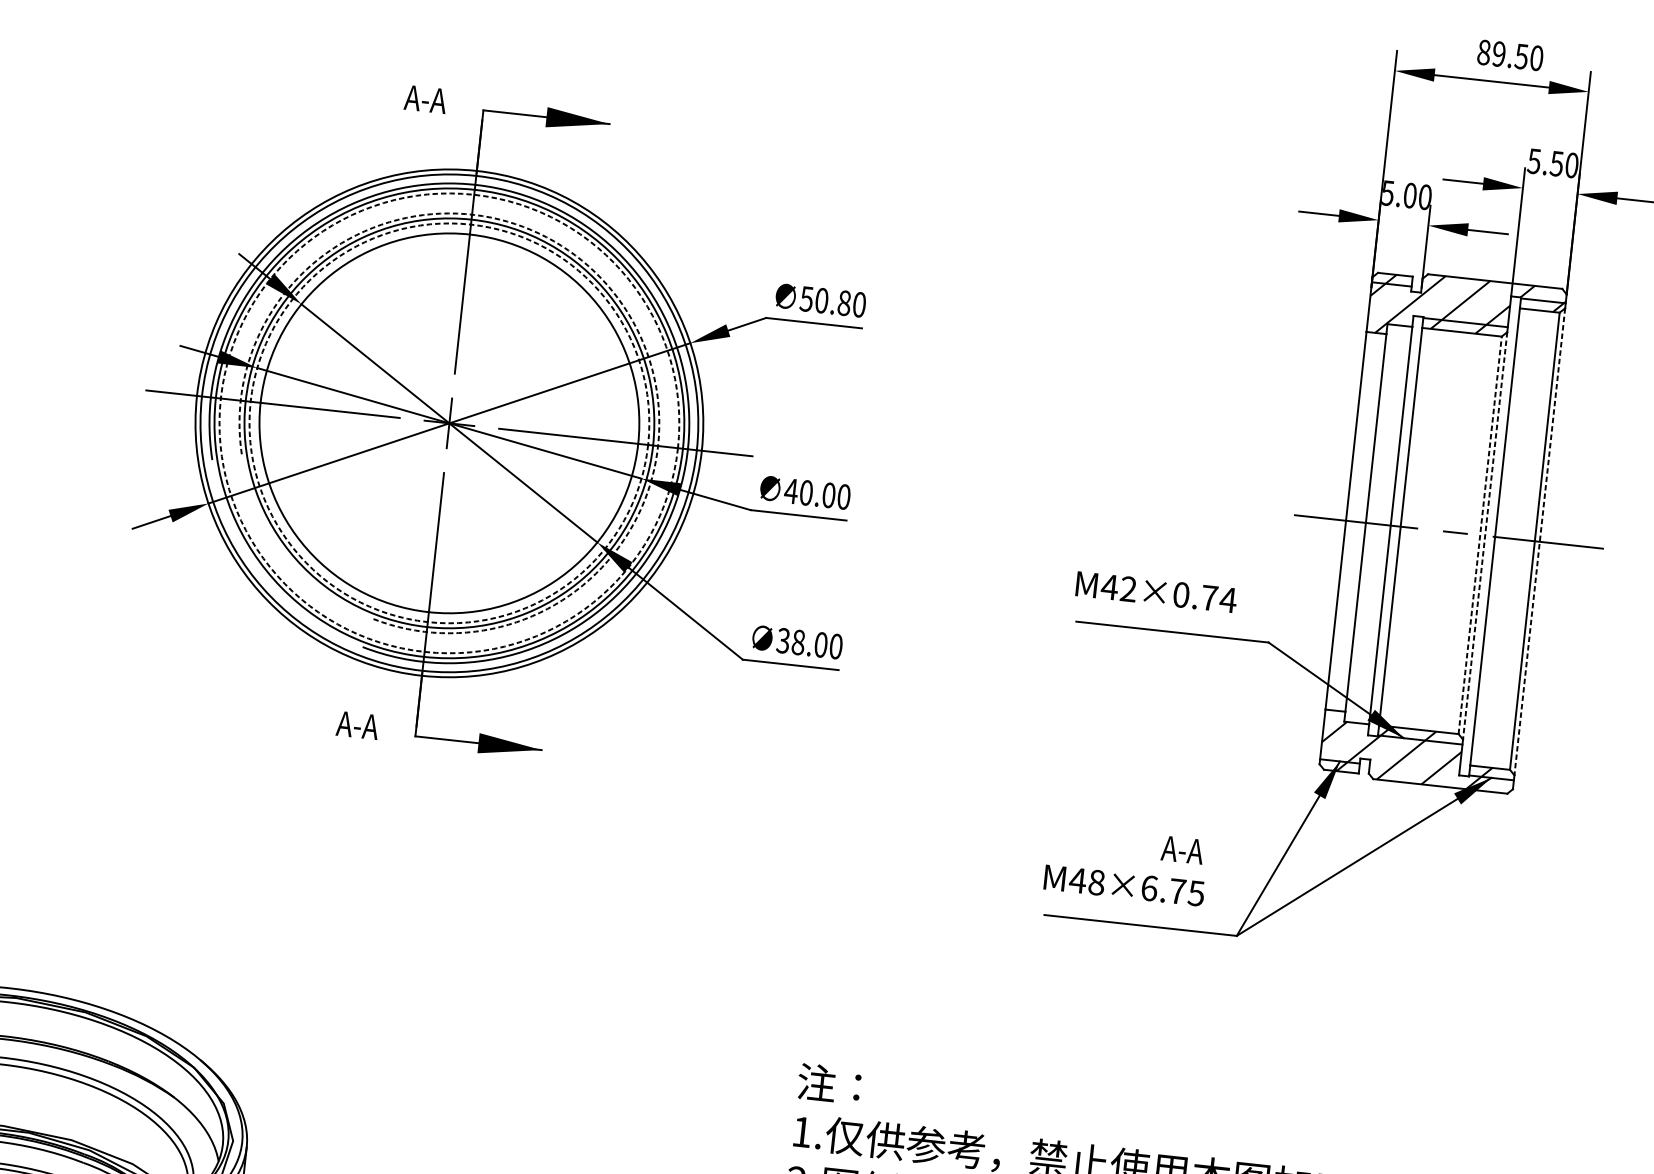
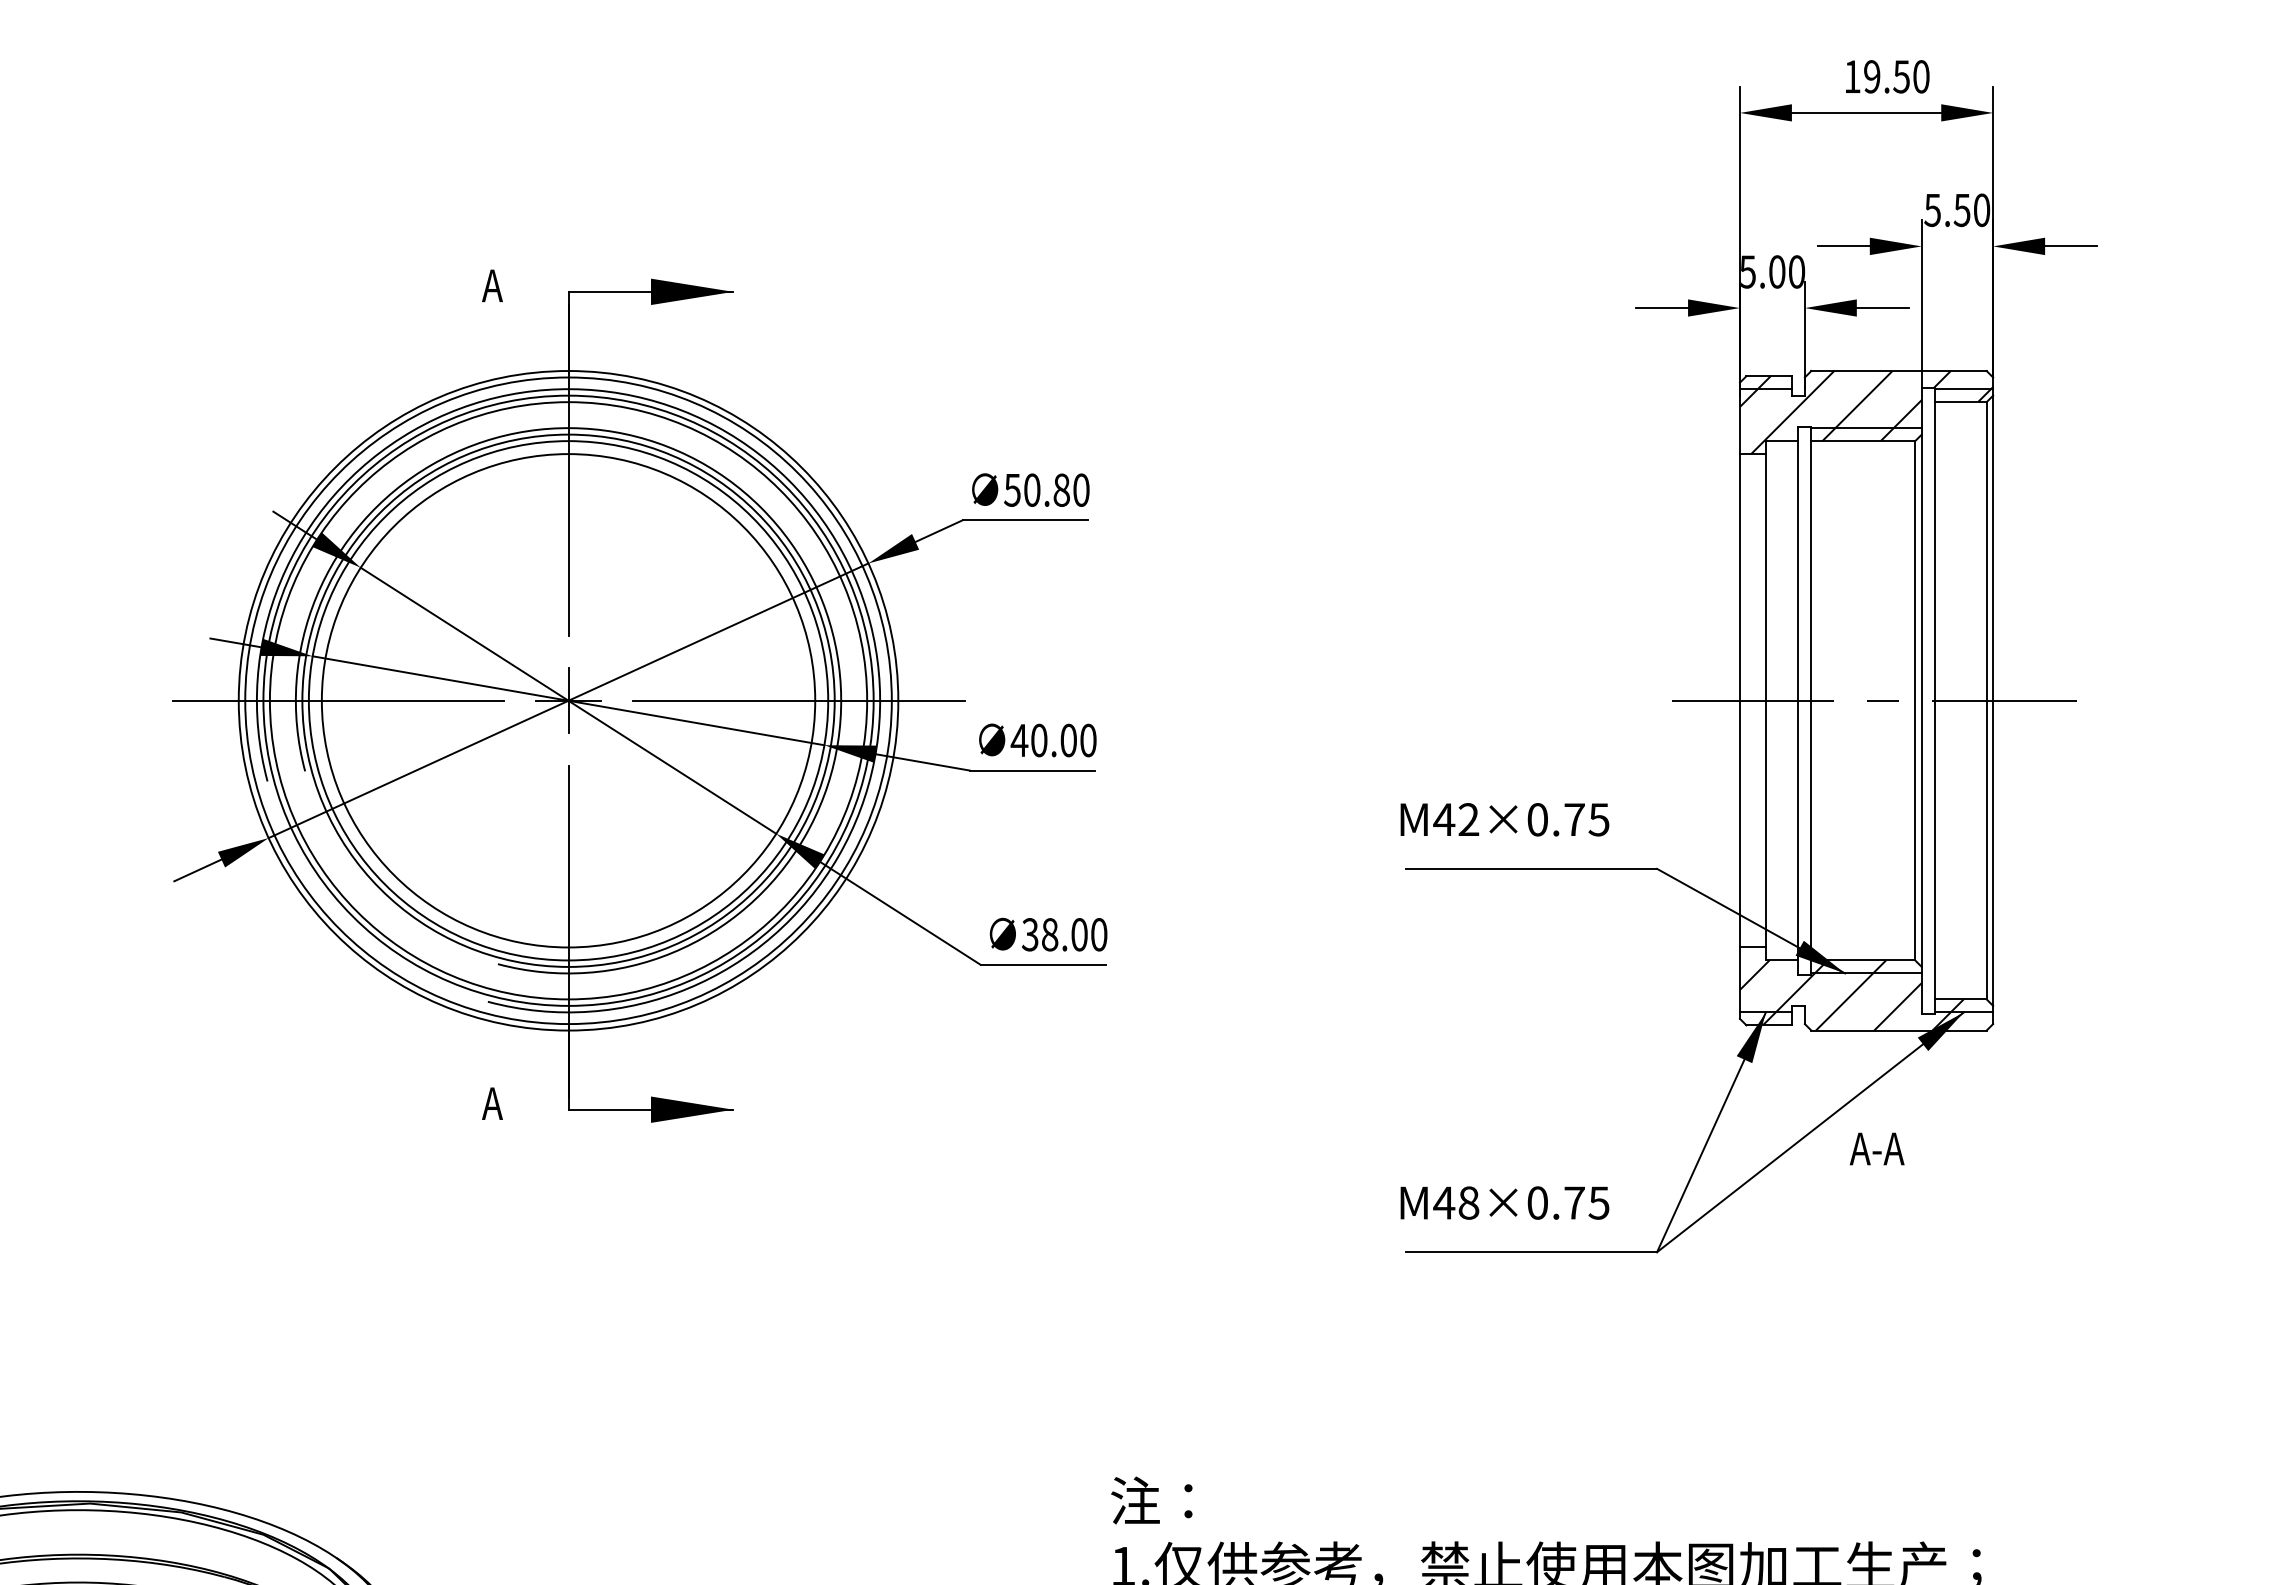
text: (1484, 52) -> (1852, 76), 89.50 -> 19.50
text: (425, 99) -> (492, 285), A-A -> A
arc: (613, 291) -> (761, 507), dashed -> solid
circle: (449, 423) -> (568, 700), dashed -> solid
circle: (449, 423) -> (568, 700), dashed -> solid
line: (1480, 535) -> (1915, 700), dashed -> solid
line: (1484, 536) -> (1921, 701), dashed -> solid
line: (1540, 542) -> (1993, 701), dashed -> solid
text: (1228, 599) -> (1599, 819), M42×0.74 -> M42×0.75
text: (357, 725) -> (492, 1103), A-A -> A
text: (1182, 849) -> (1876, 1148), moved
text: (1149, 887) -> (1537, 1202), M48×6.75 -> M48×0.75

